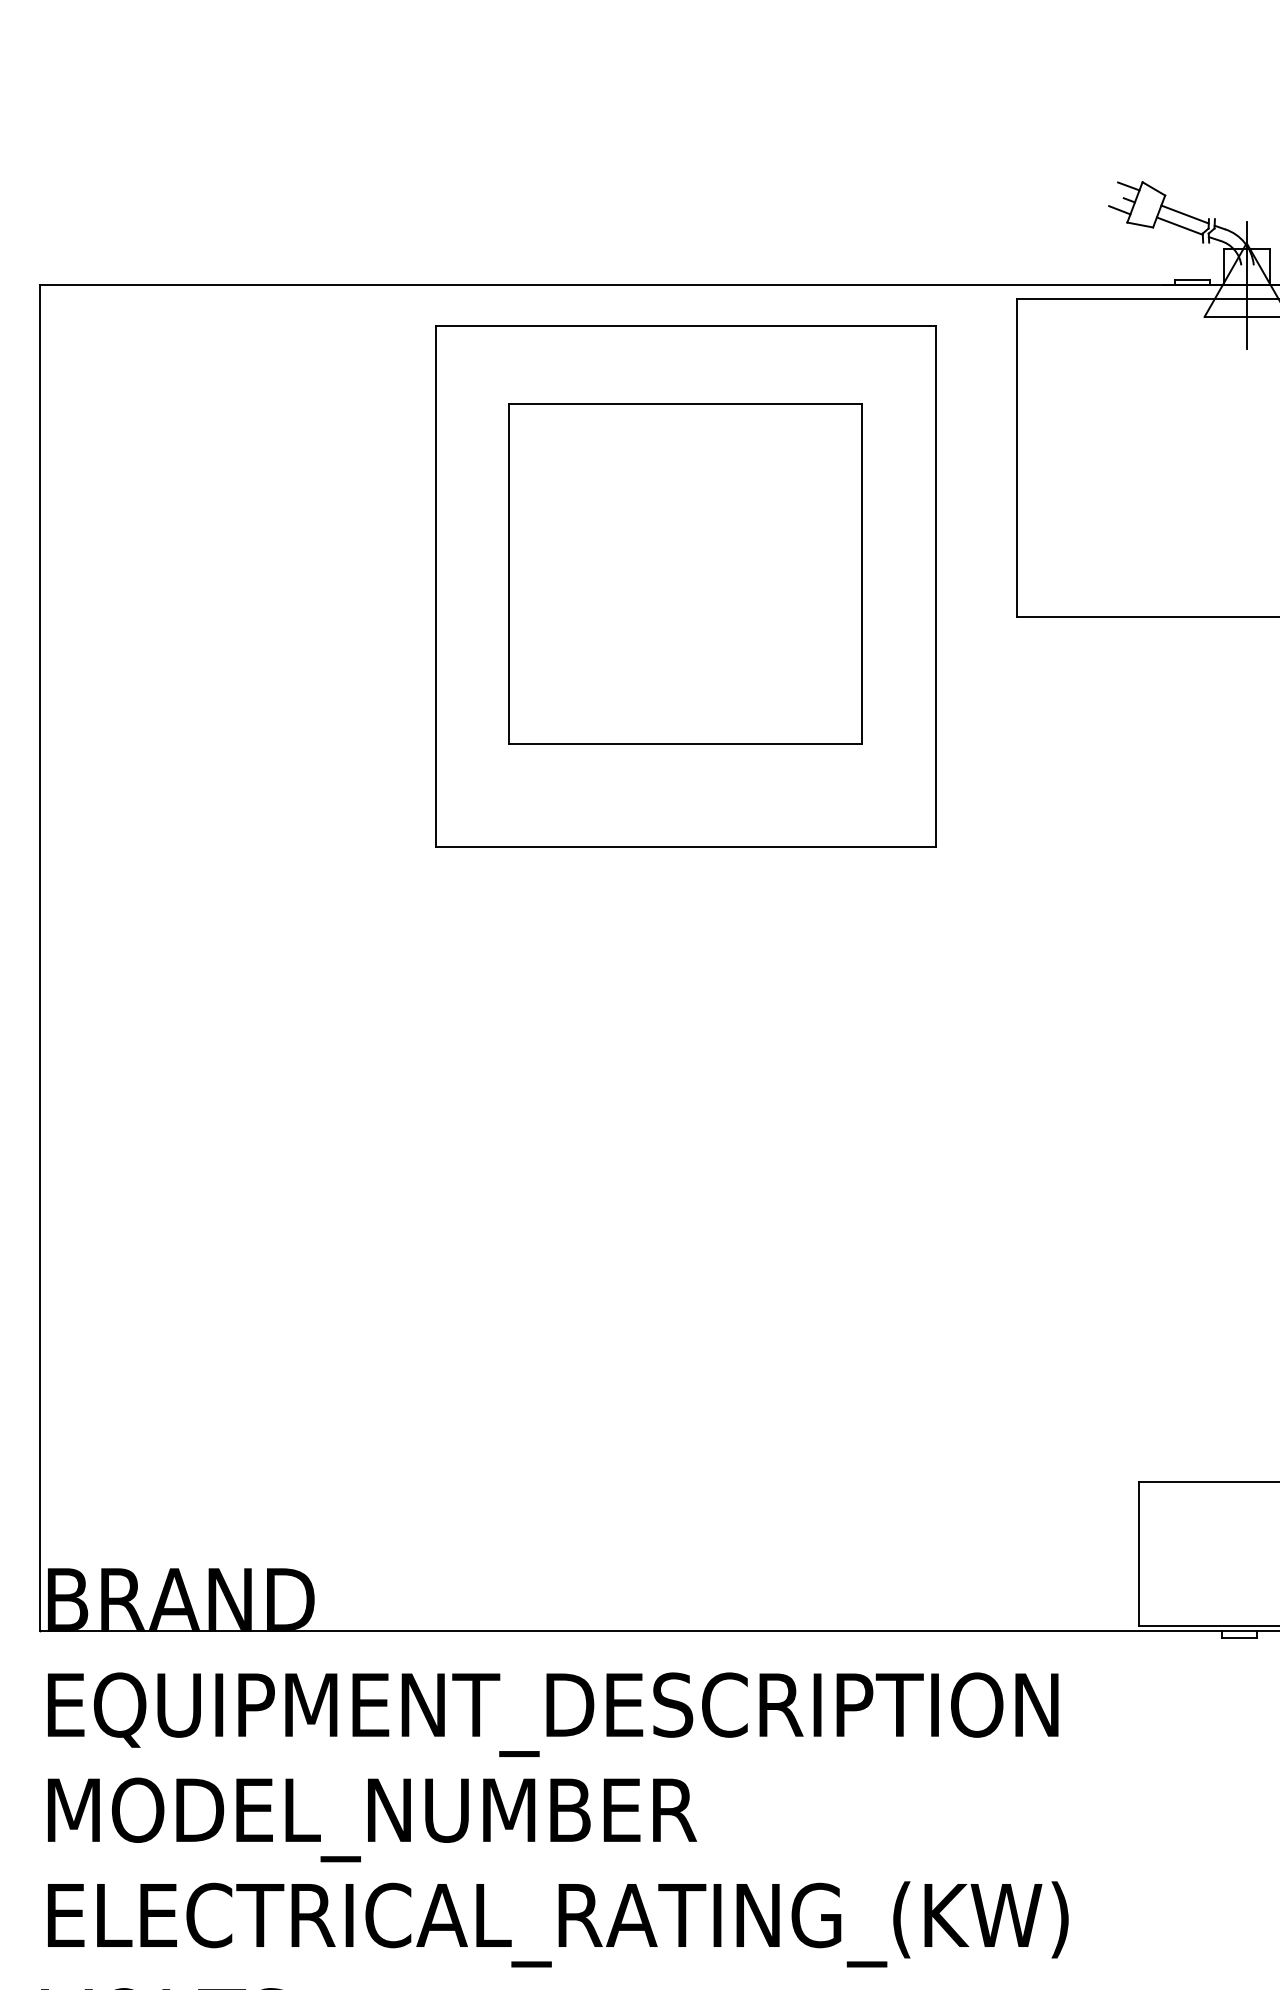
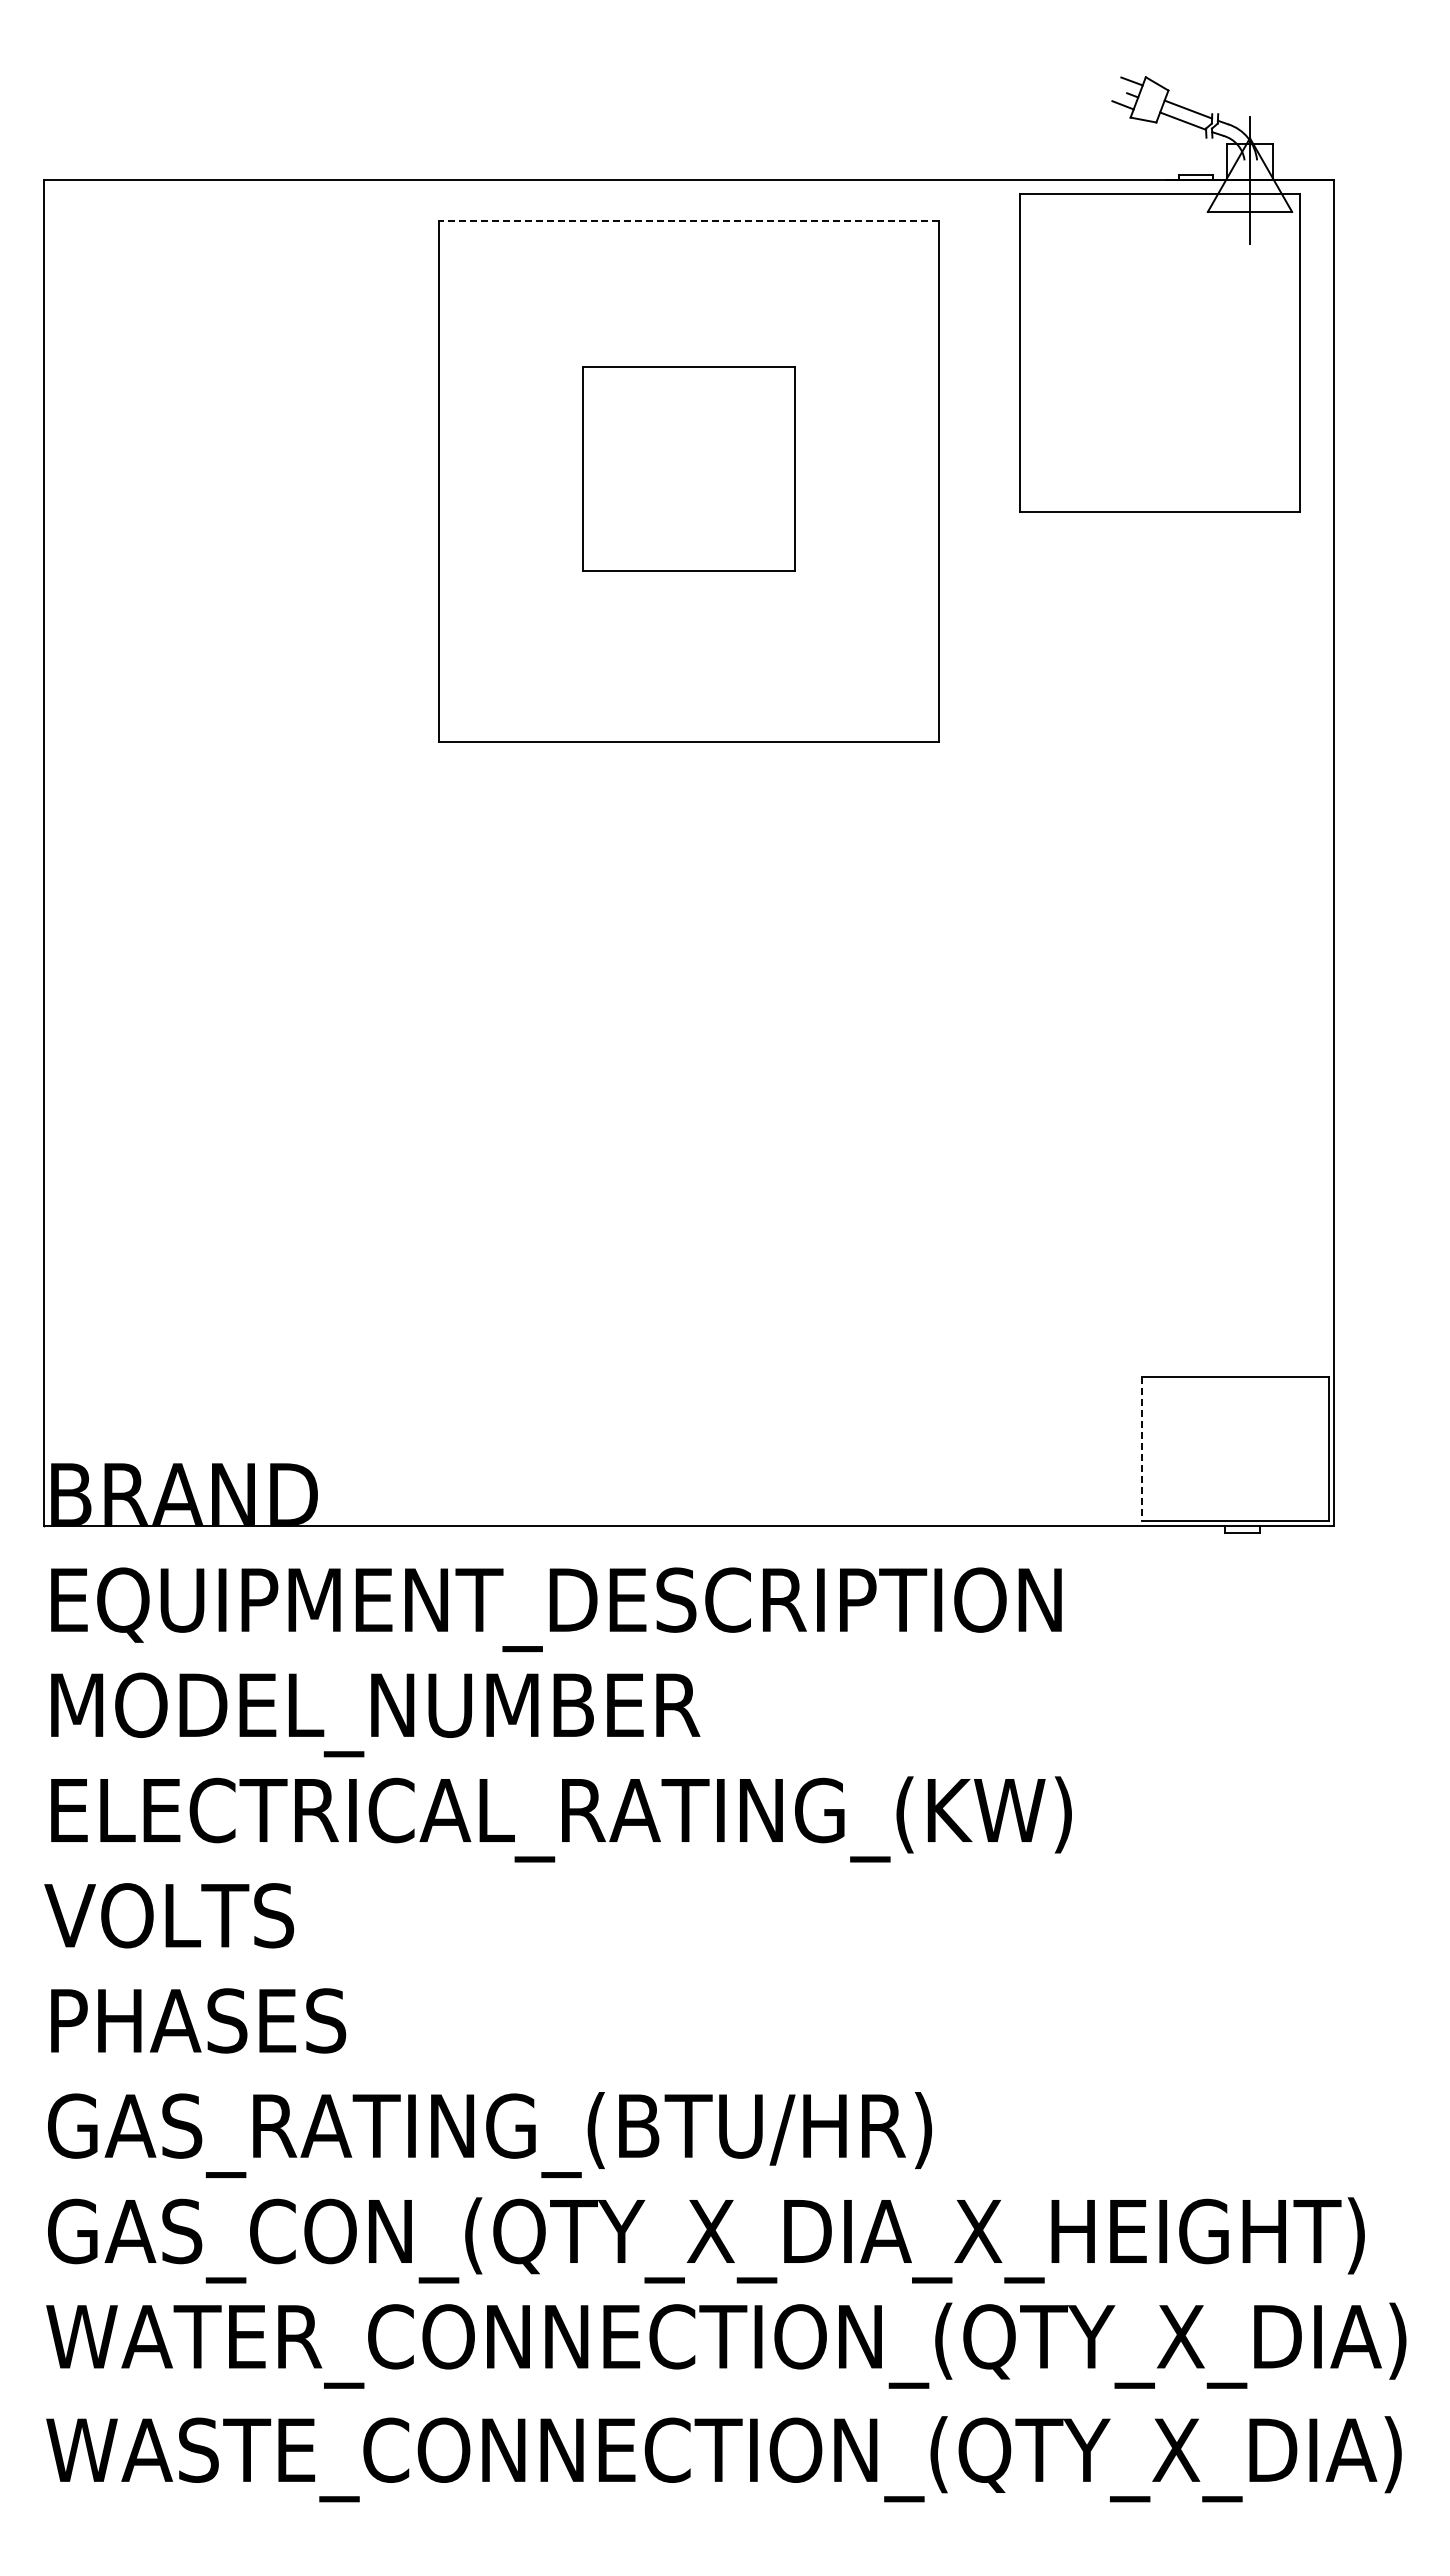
line: (685, 326) -> (688, 221), solid -> dashed
part: (685, 573) -> (688, 468), size x0.6
line: (1139, 1553) -> (1142, 1448), solid -> dashed

